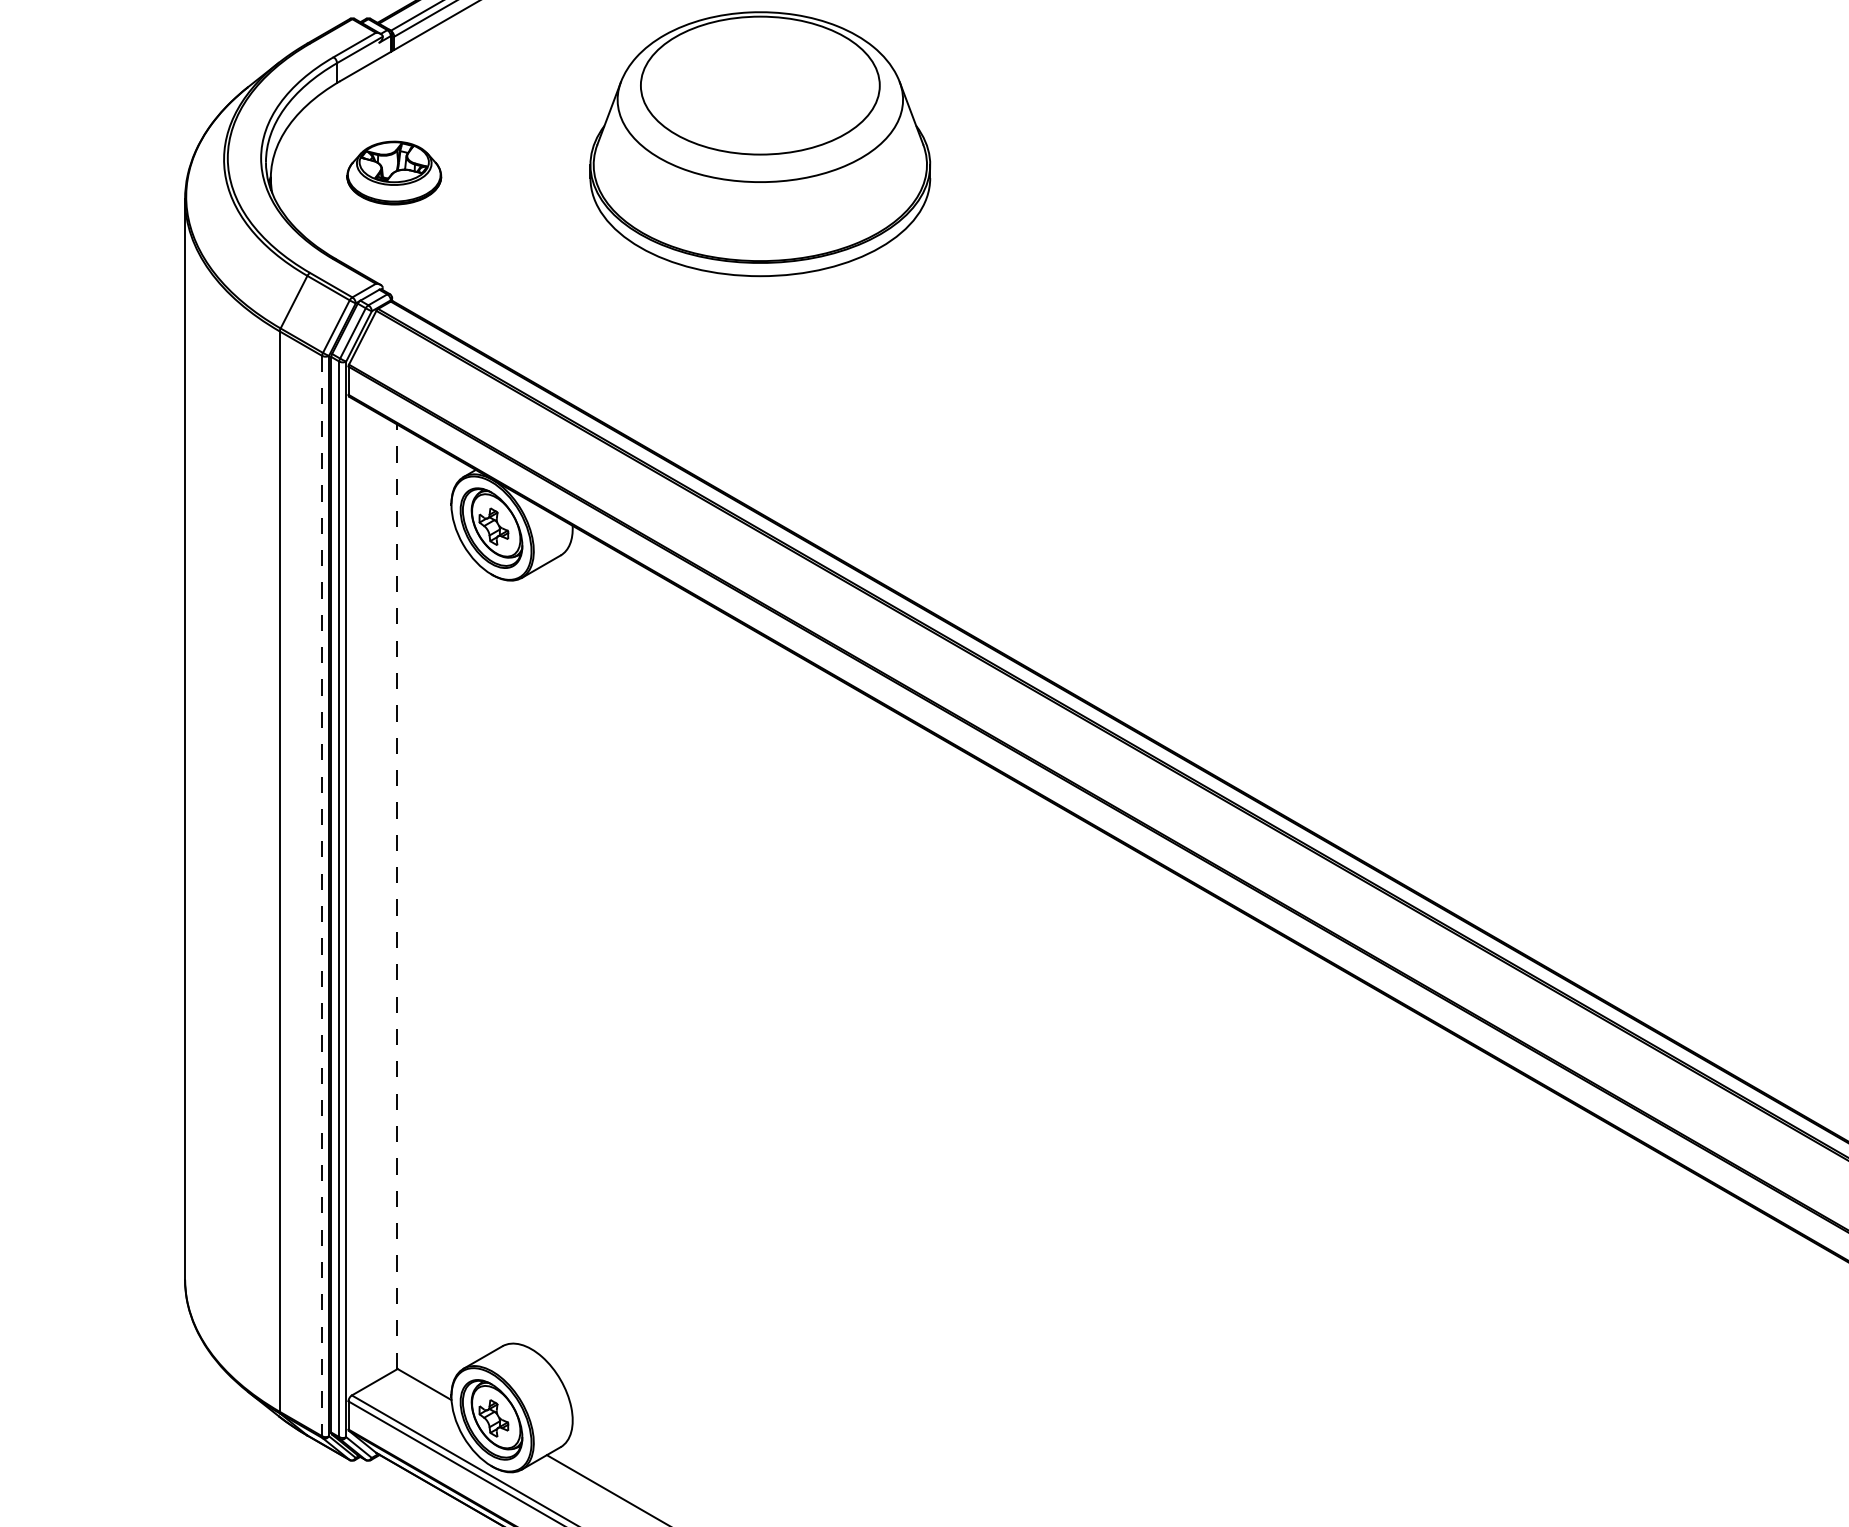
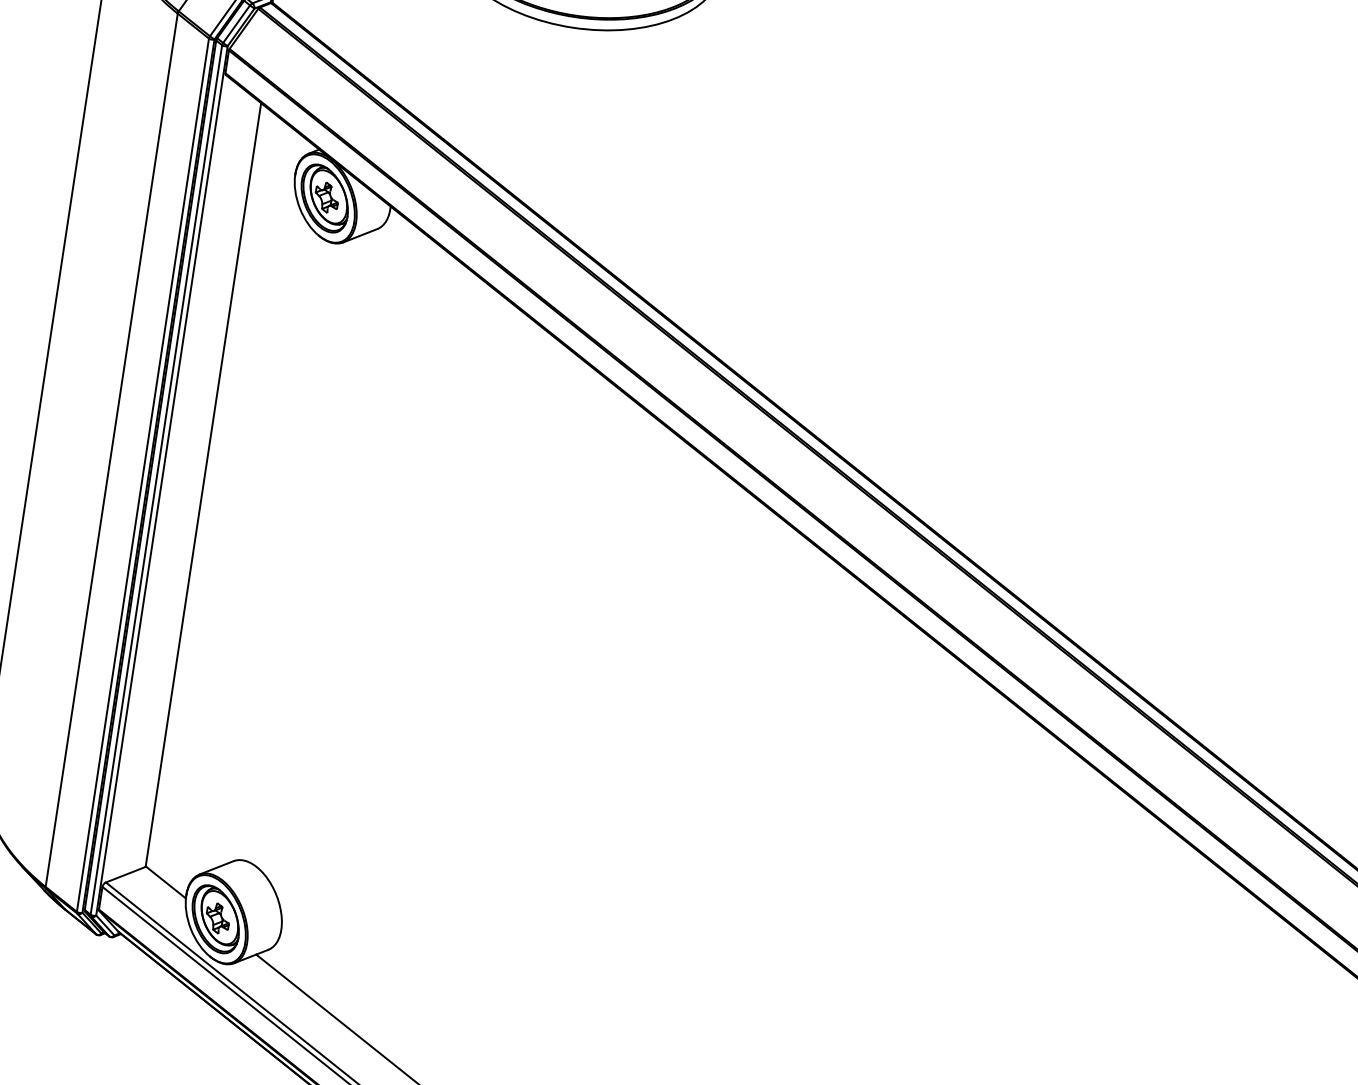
line: (322, 896) -> (143, 475), dashed -> solid
line: (397, 896) -> (203, 484), dashed -> solid

